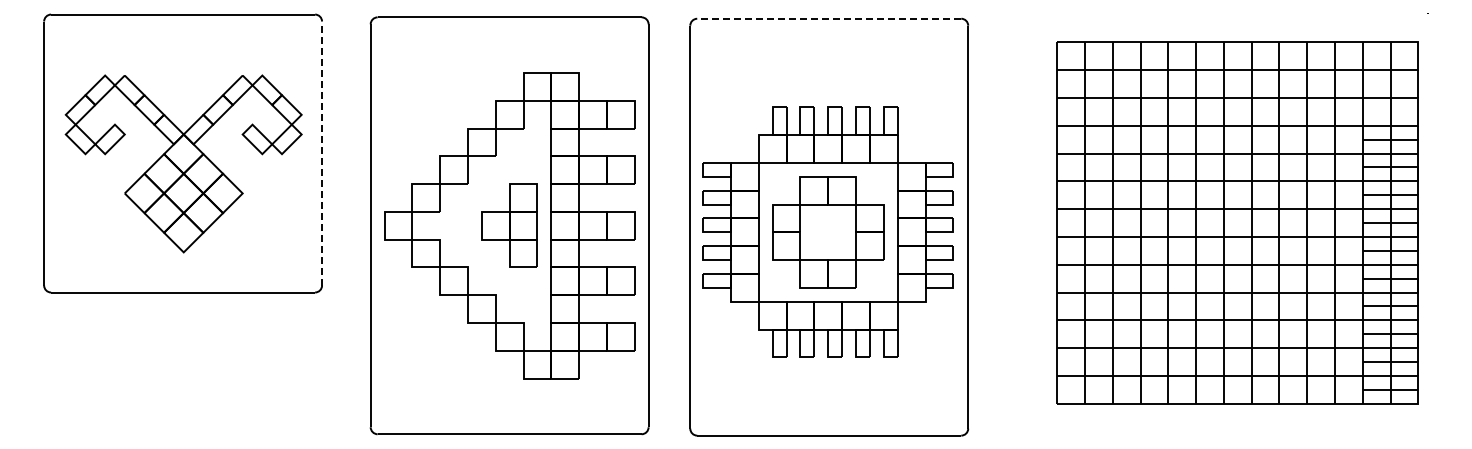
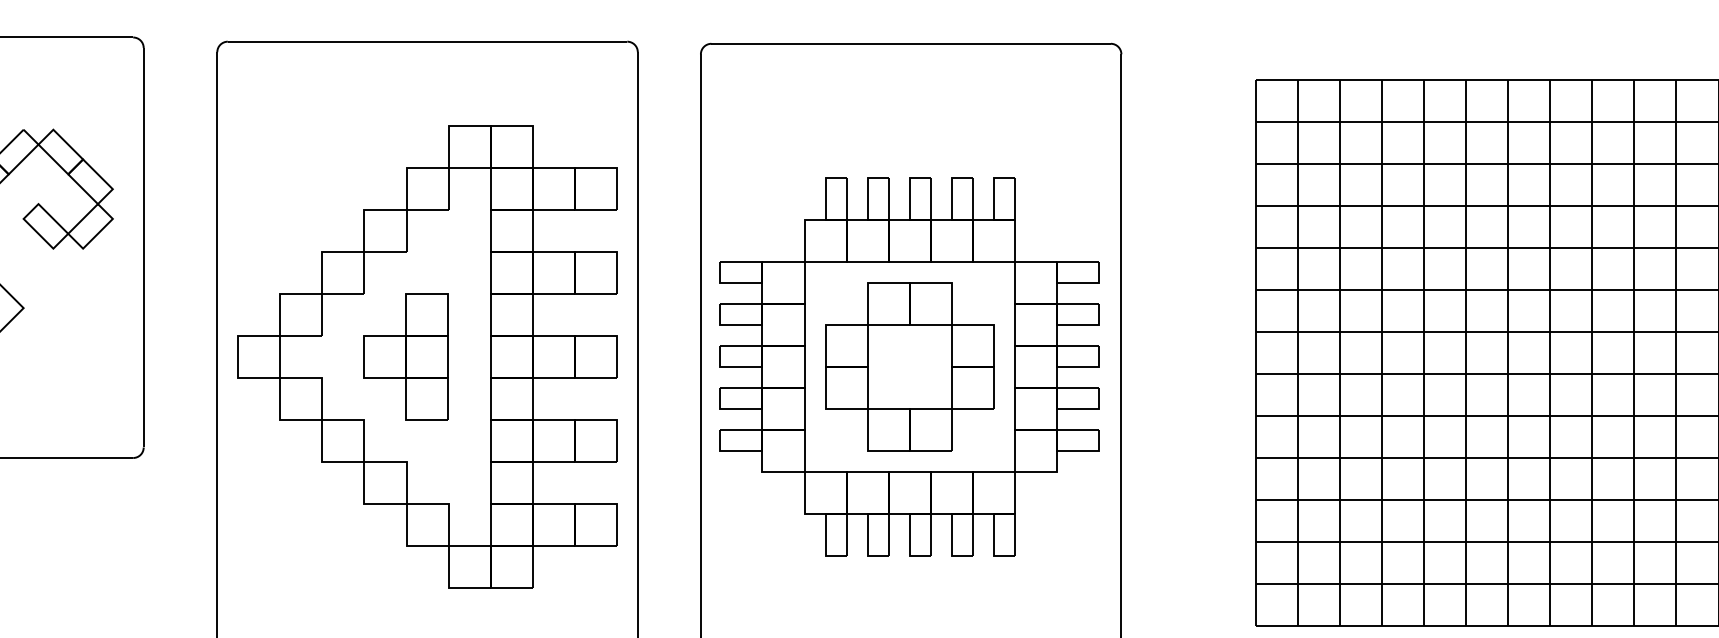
line: (828, 18) -> (910, 43), dashed -> solid
line: (322, 153) -> (144, 247), dashed -> solid
part: (509, 225) -> (406, 356), moved

